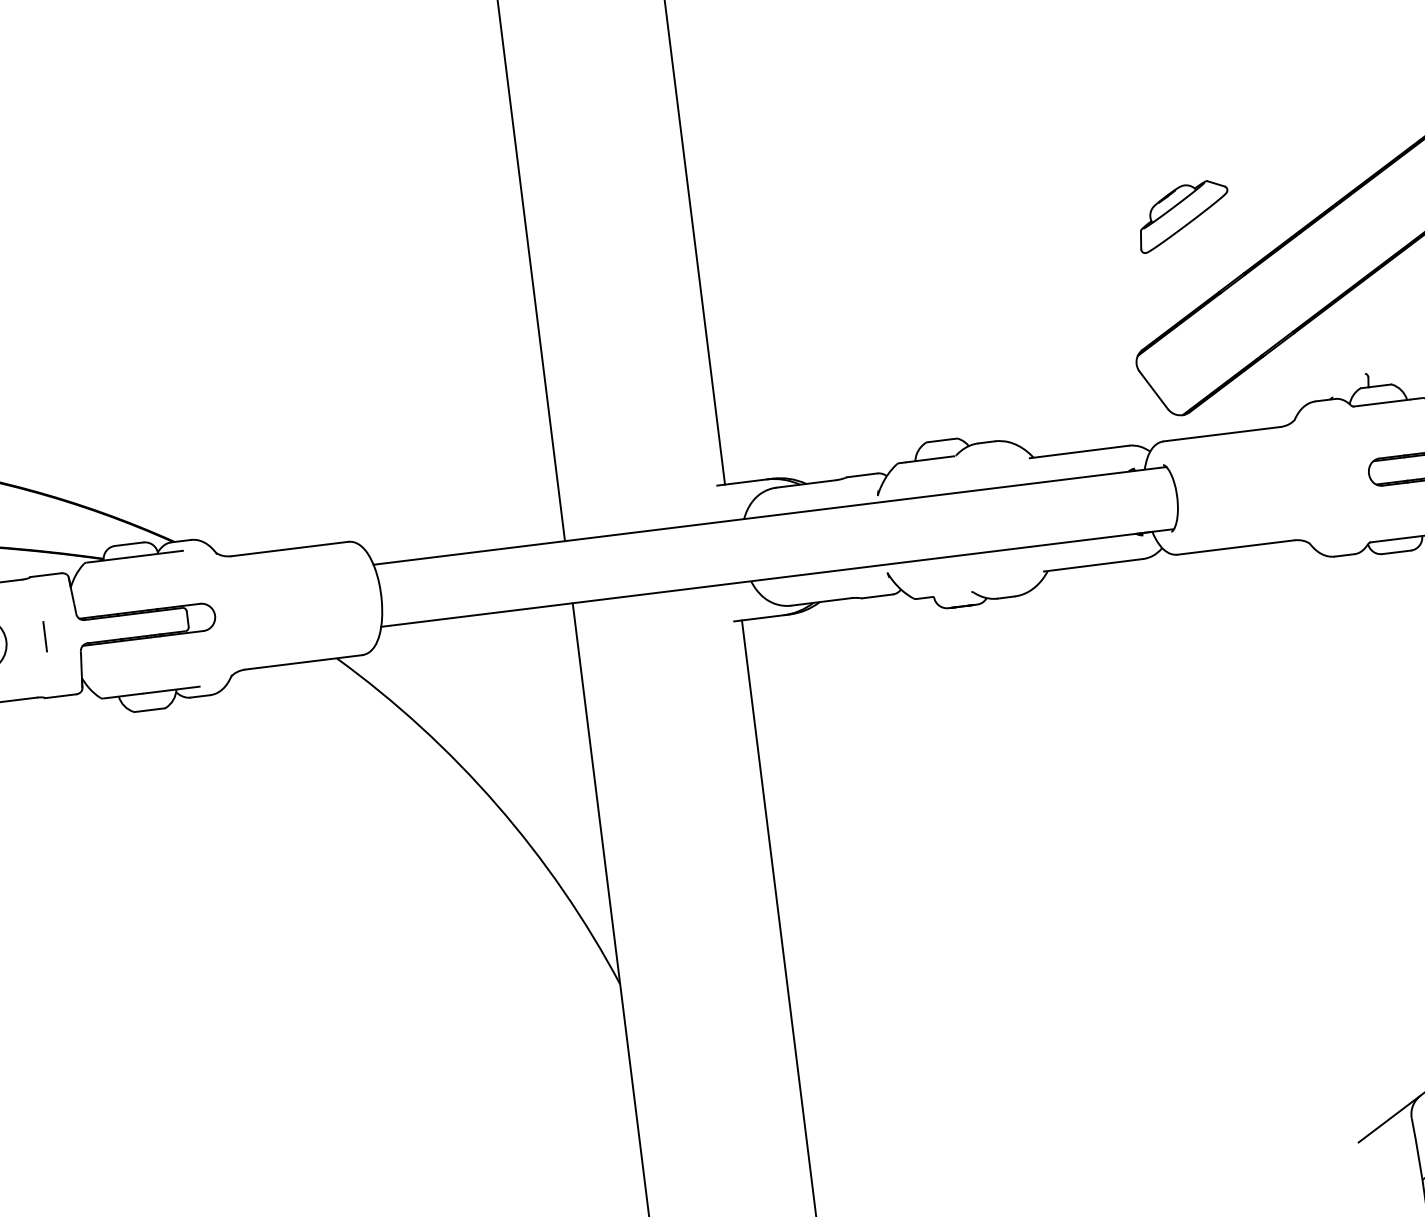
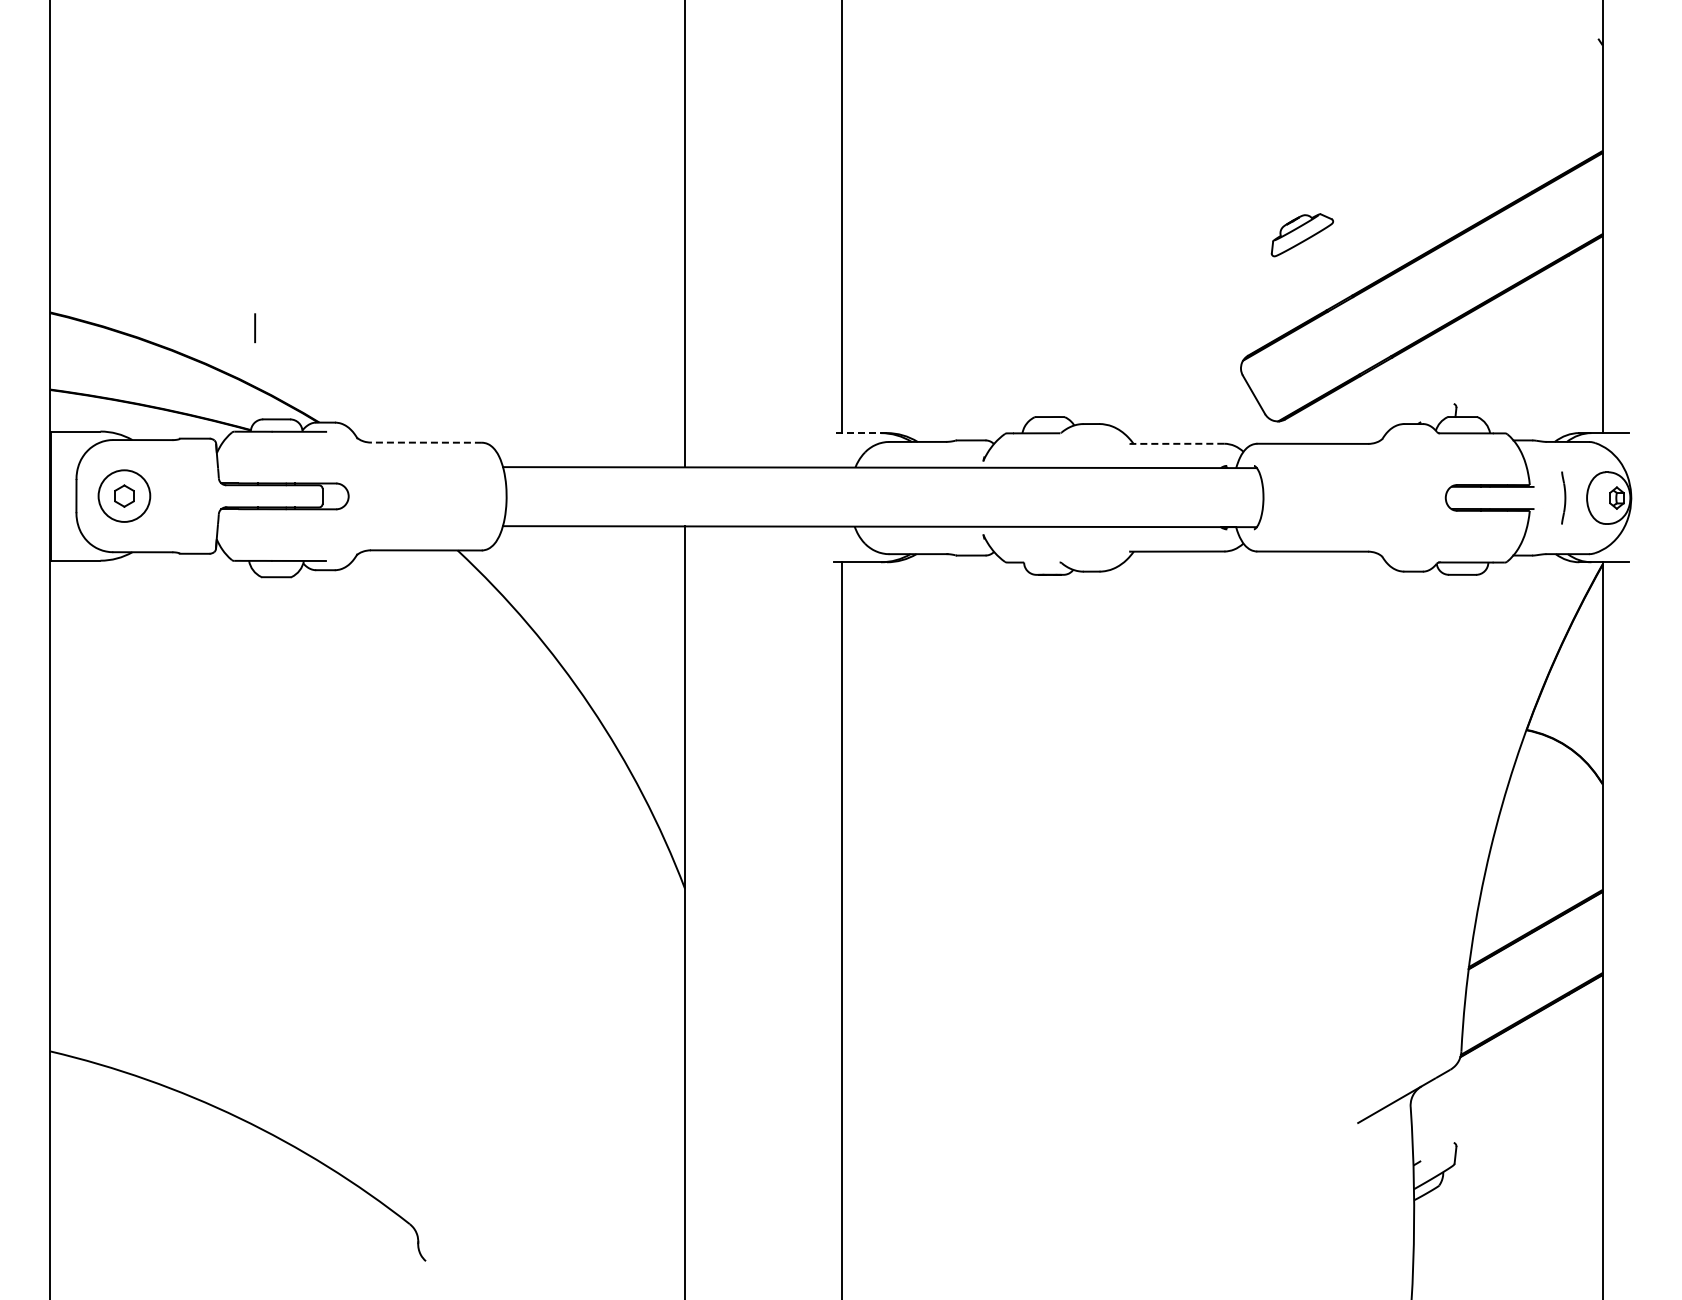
part: (1183, 216) -> (1302, 235), size x0.7
line: (1078, 451) -> (1176, 443), solid -> dashed
line: (745, 482) -> (860, 433), solid -> dashed
line: (288, 549) -> (425, 442), solid -> dashed
line: (45, 636) -> (255, 328), moved

